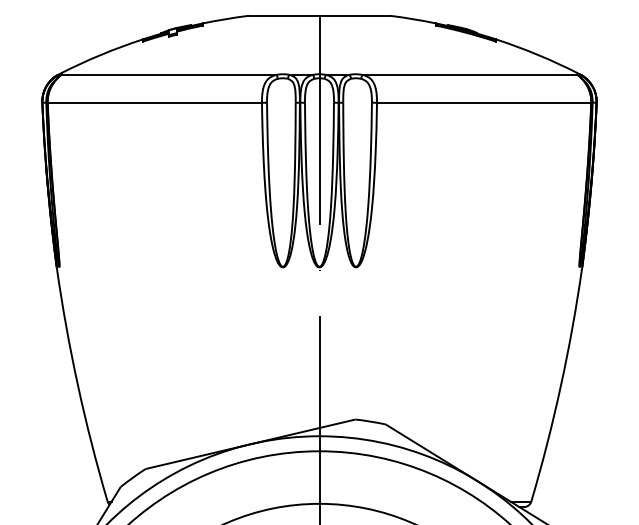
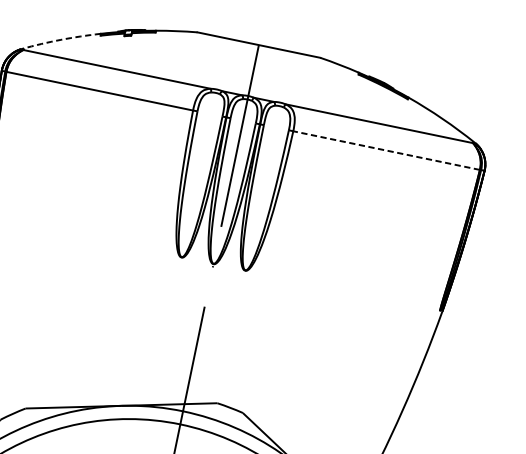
arc: (100, 55) -> (60, 40), solid -> dashed
line: (483, 102) -> (386, 150), solid -> dashed

